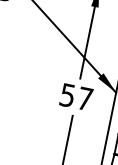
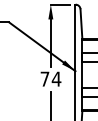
text: (76, 96) -> (50, 78), 57 -> 74

